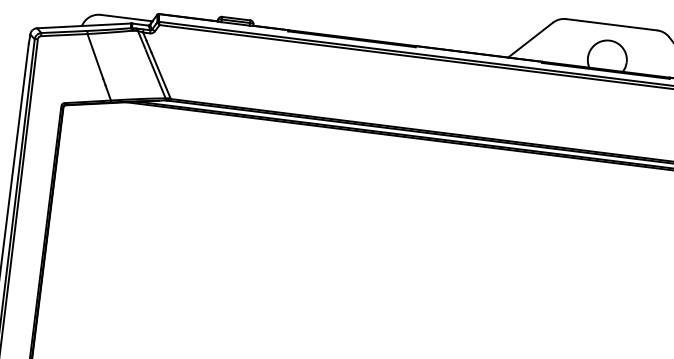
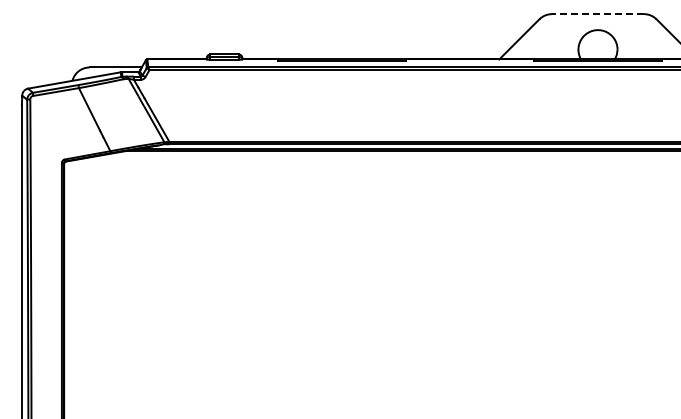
line: (611, 25) -> (597, 14), solid -> dashed

